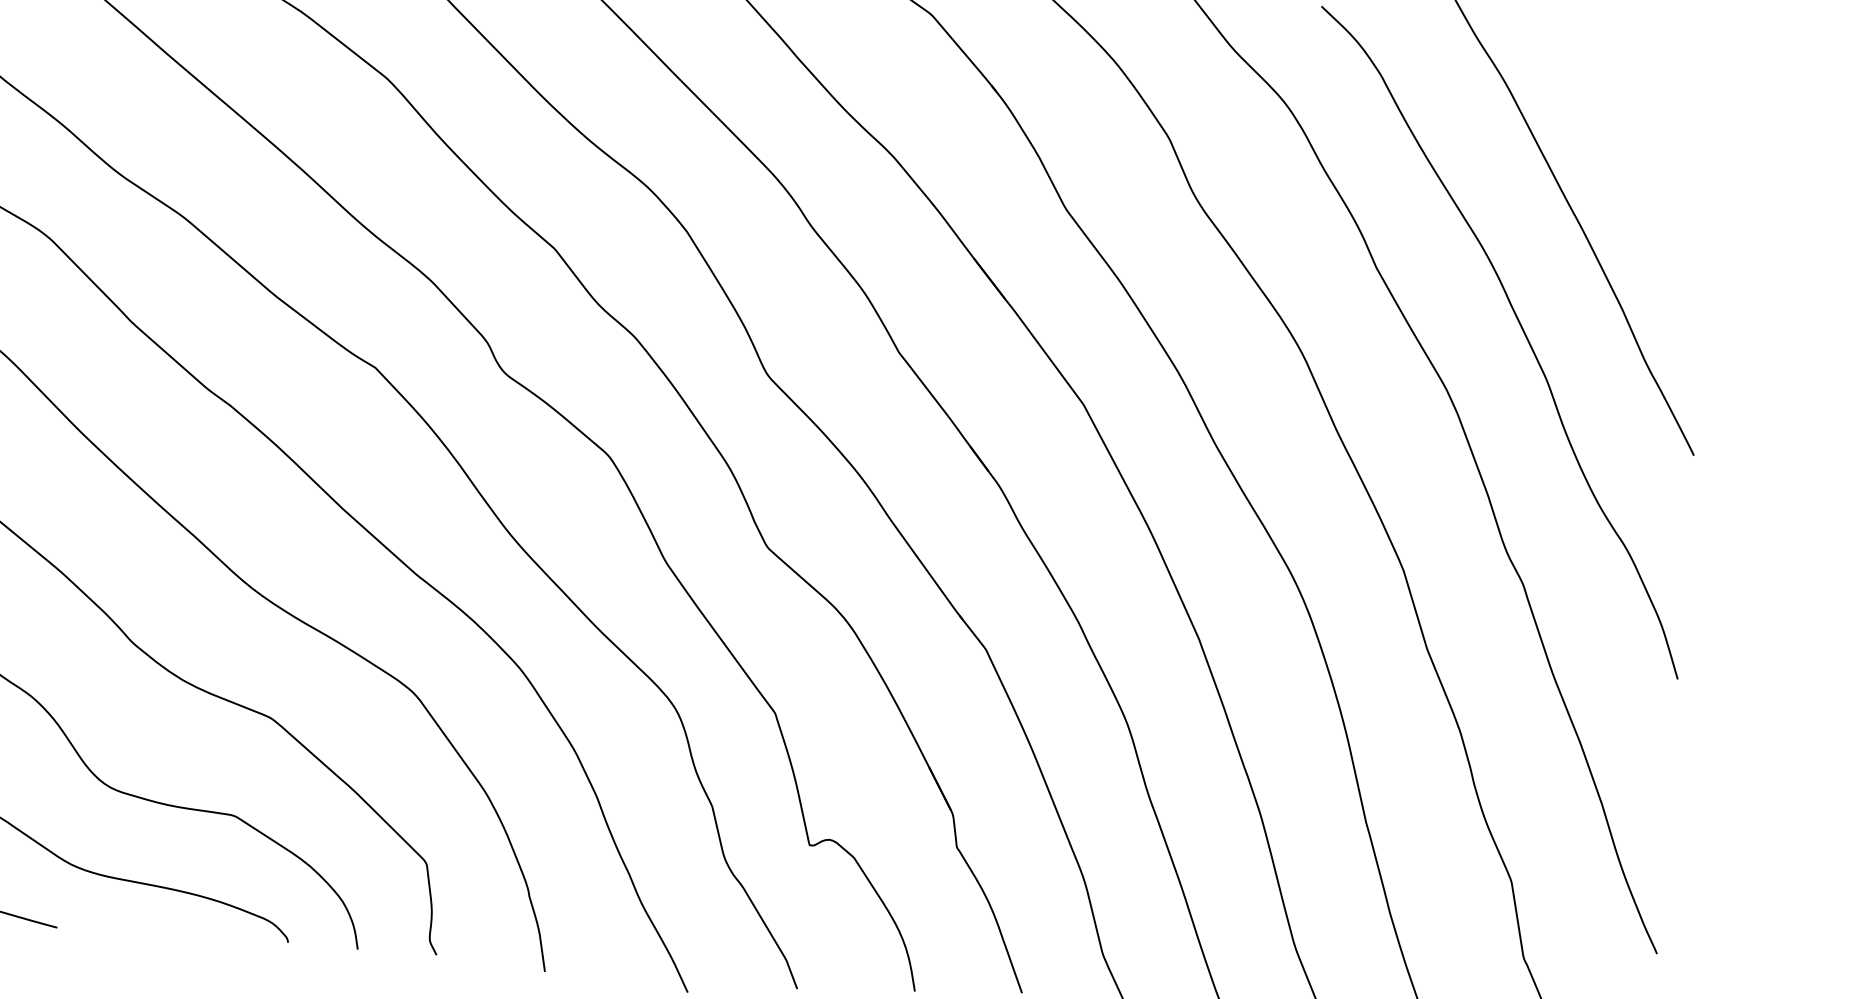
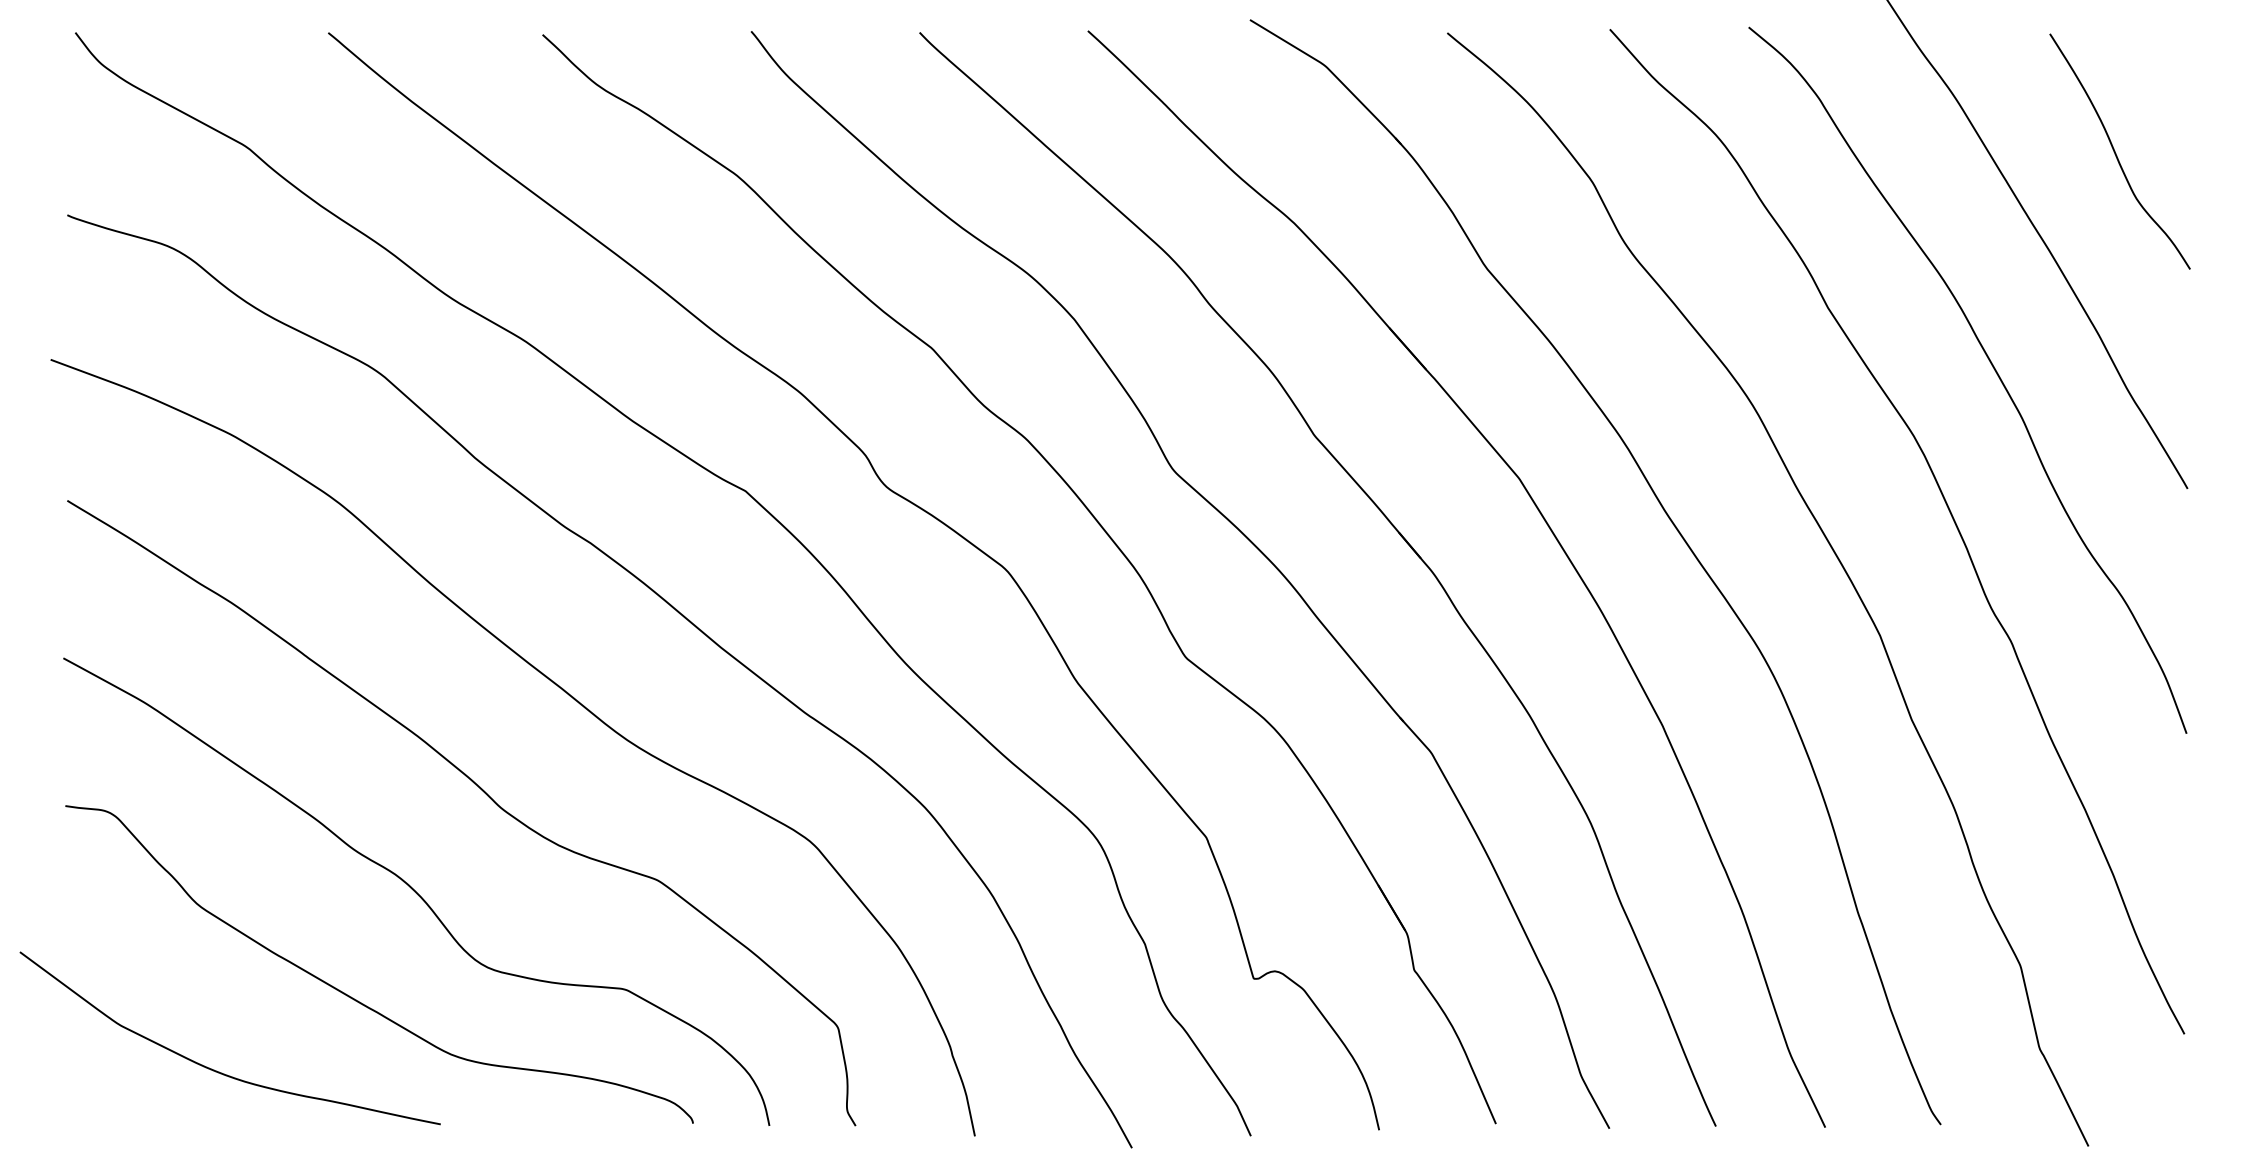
curve: (1649, 144) -> (2116, 153), added

